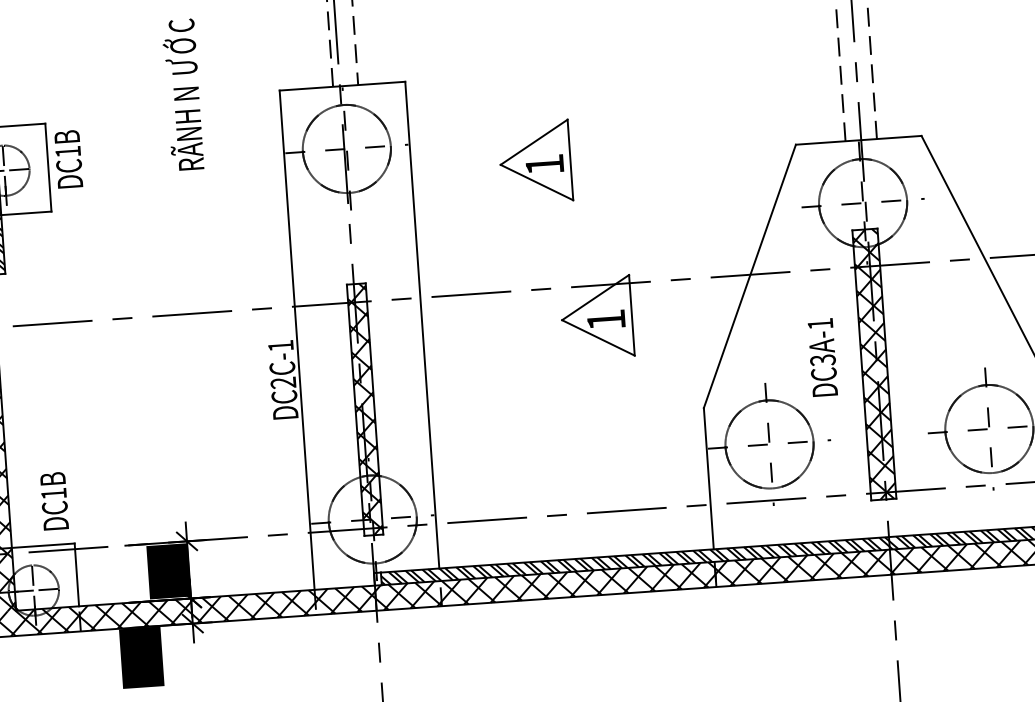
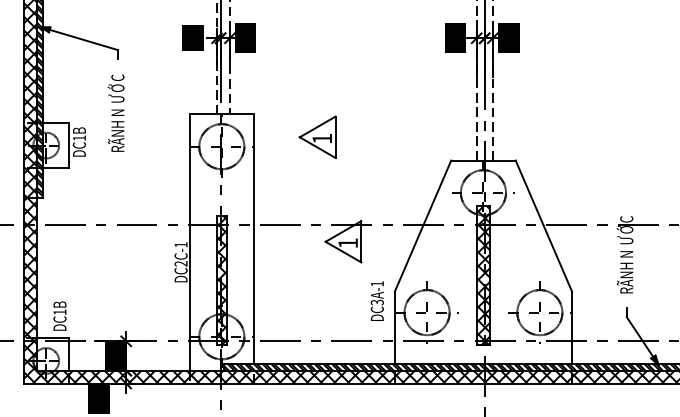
text: (181, 93) -> (115, 112), moved
part: (535, 160) -> (317, 136), moved
text: (820, 356) -> (376, 300), moved

